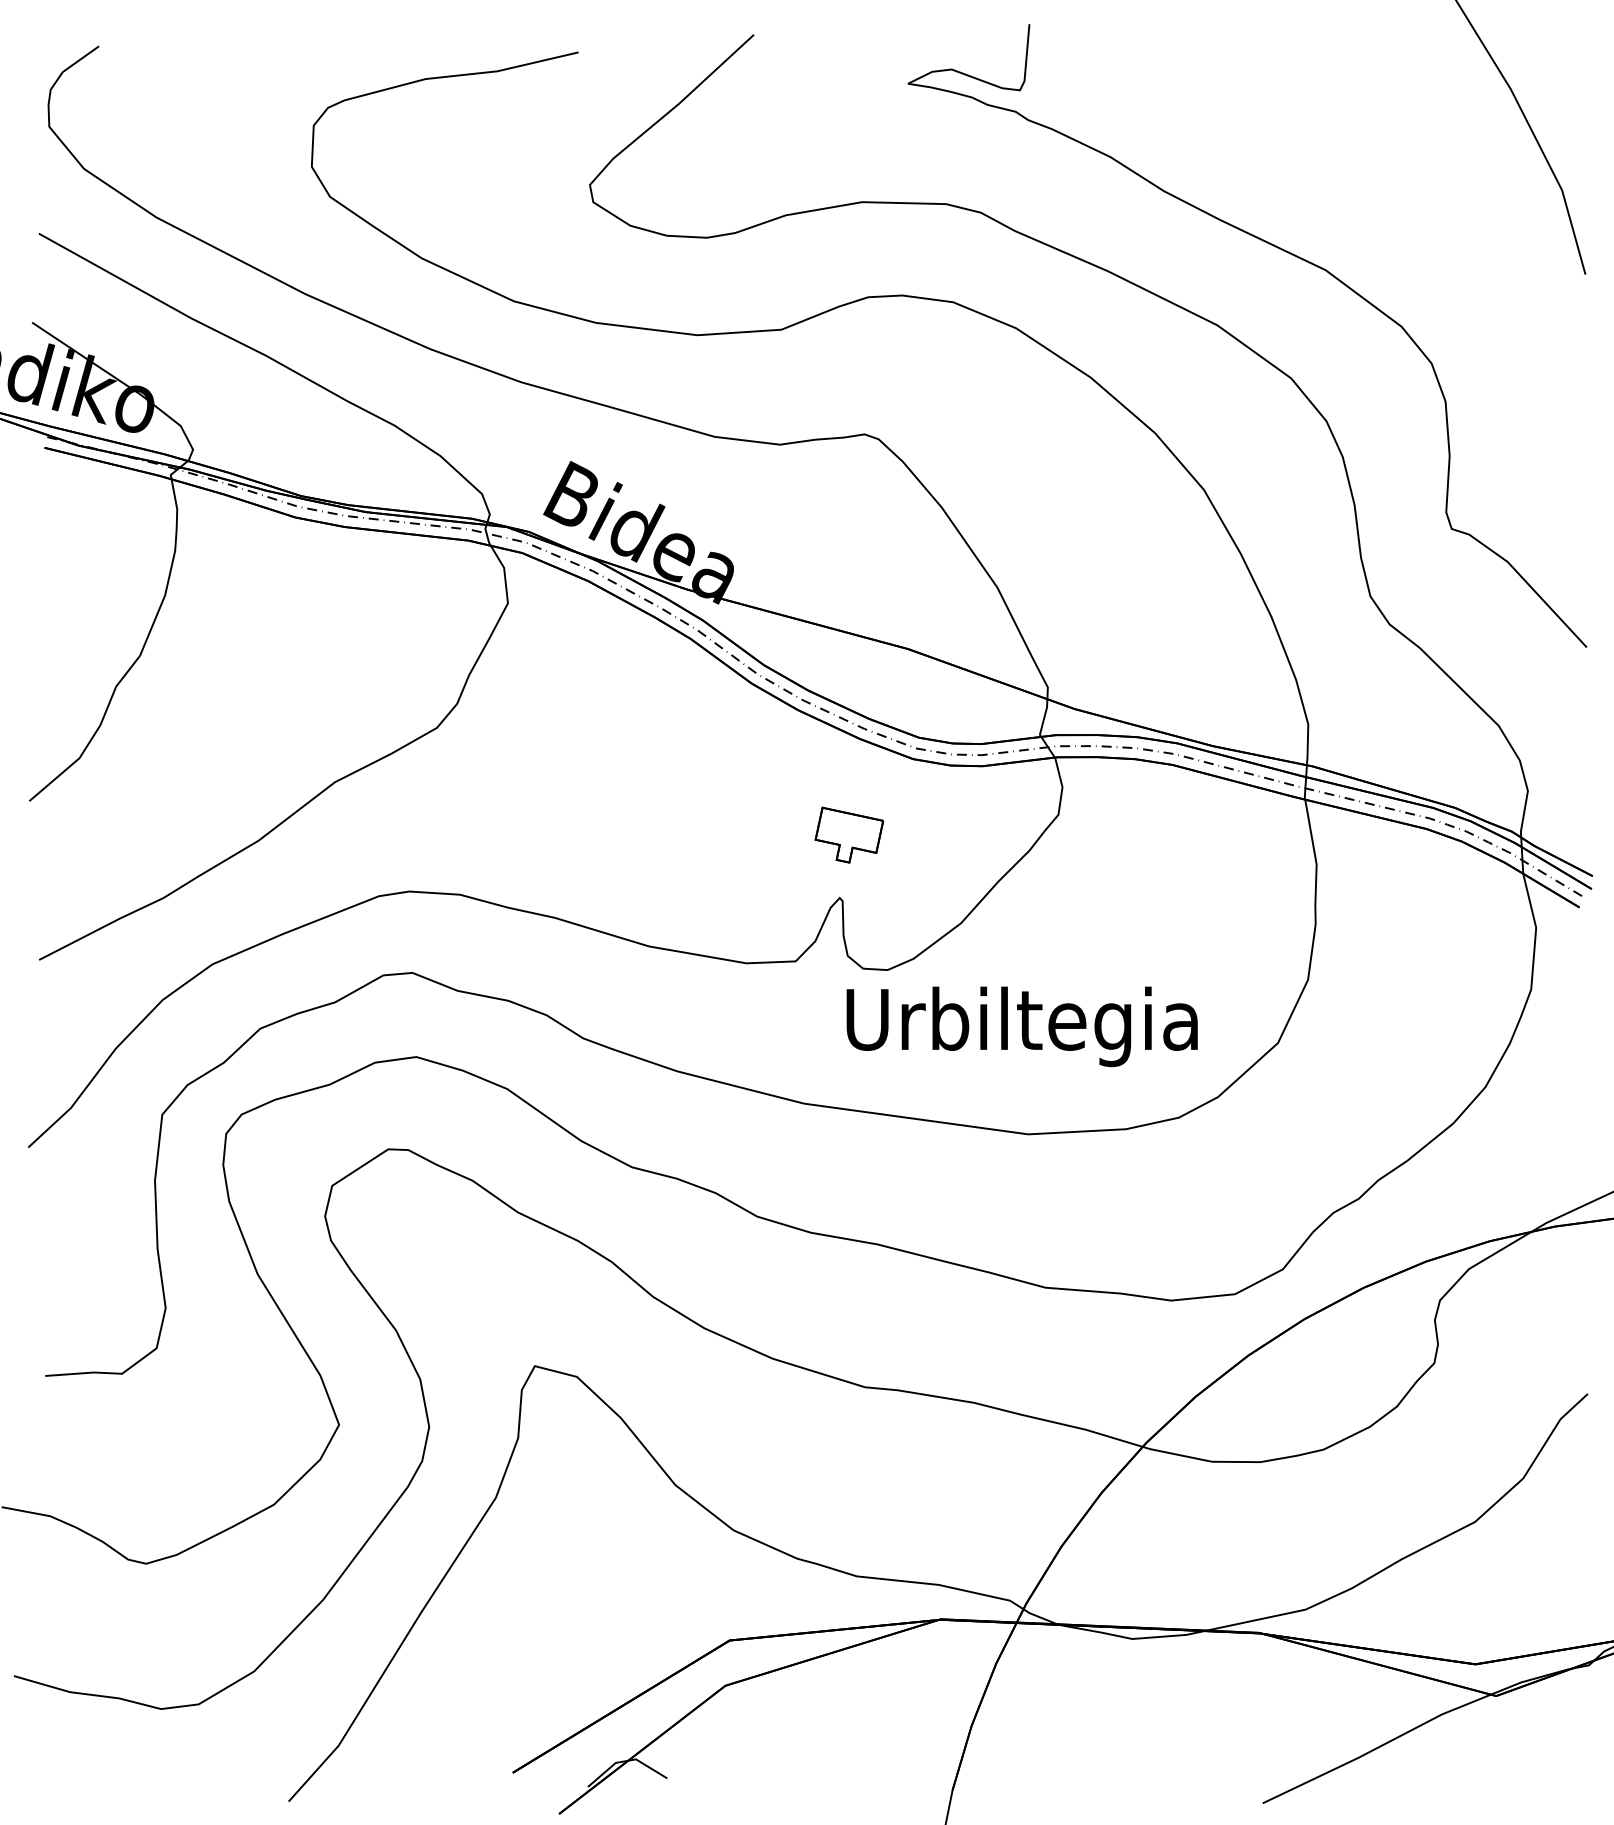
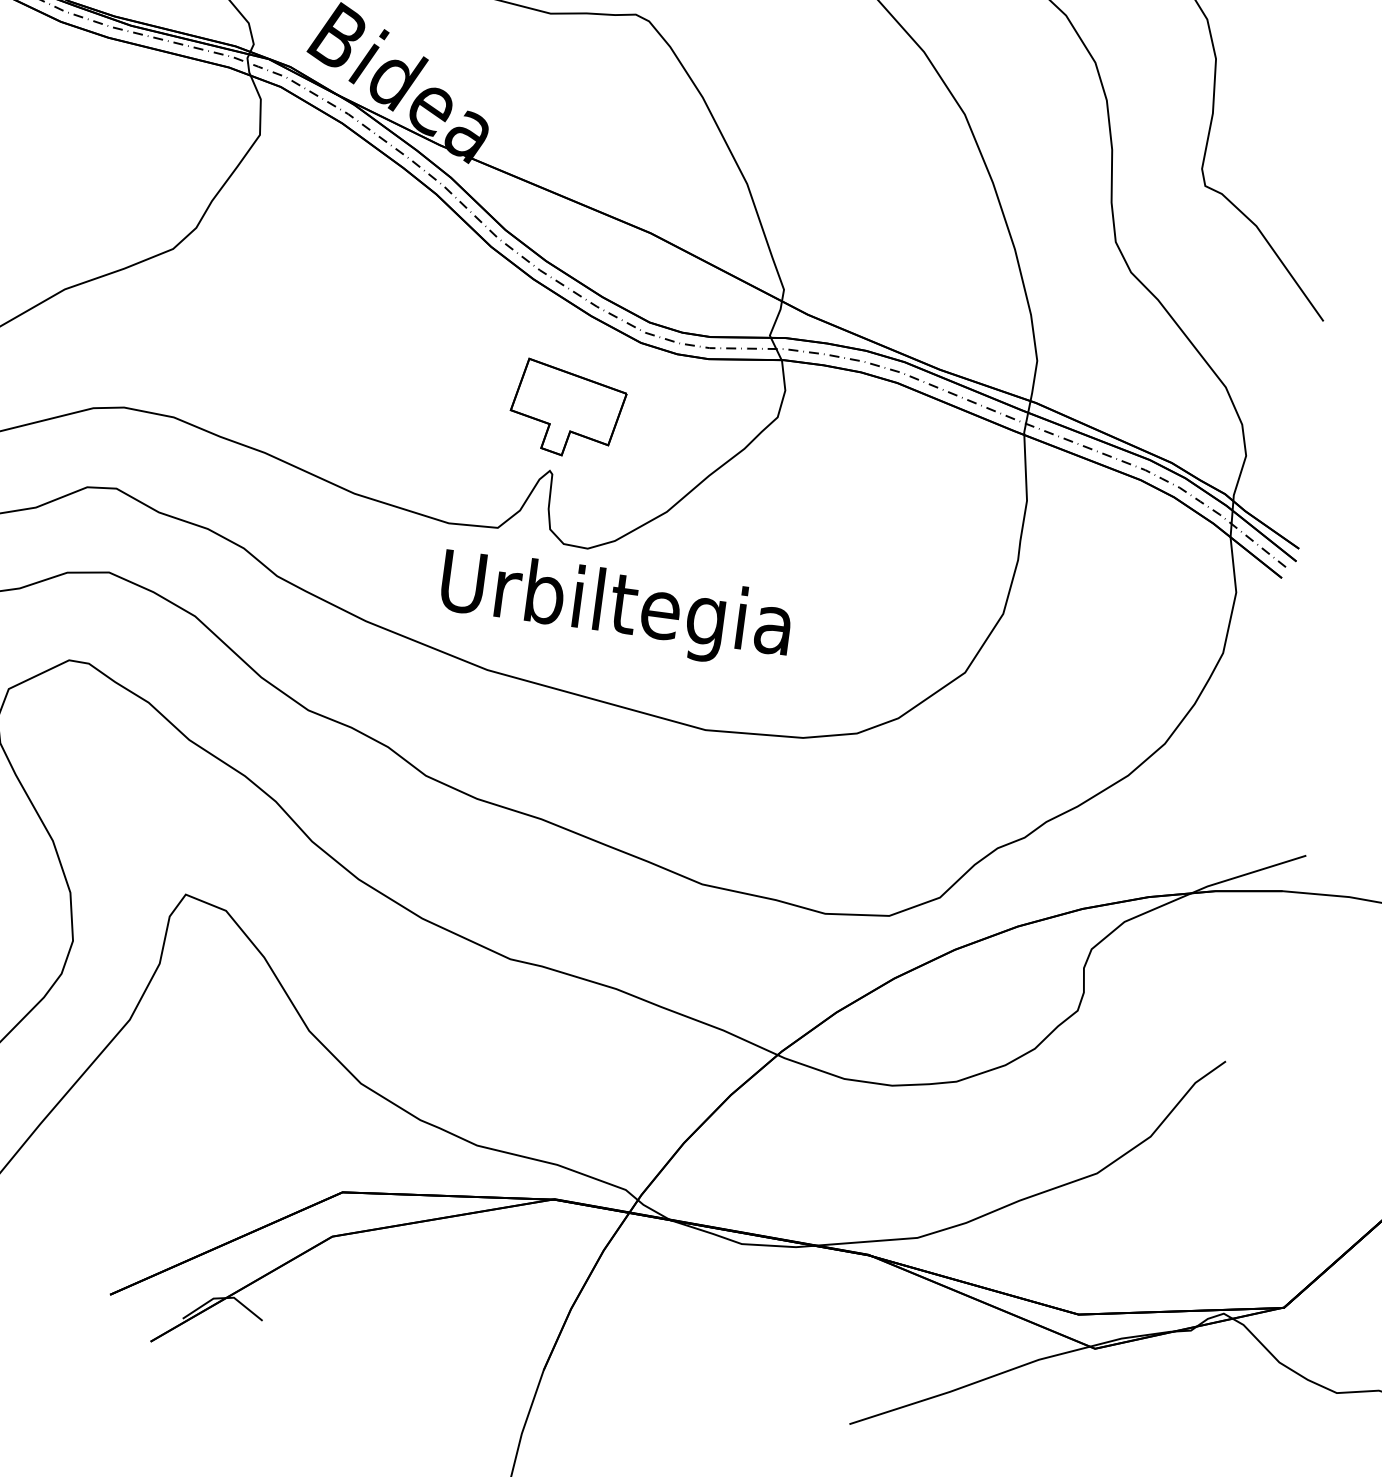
part: (849, 834) -> (567, 409), size x1.67
text: (1021, 1026) -> (614, 609), moved

